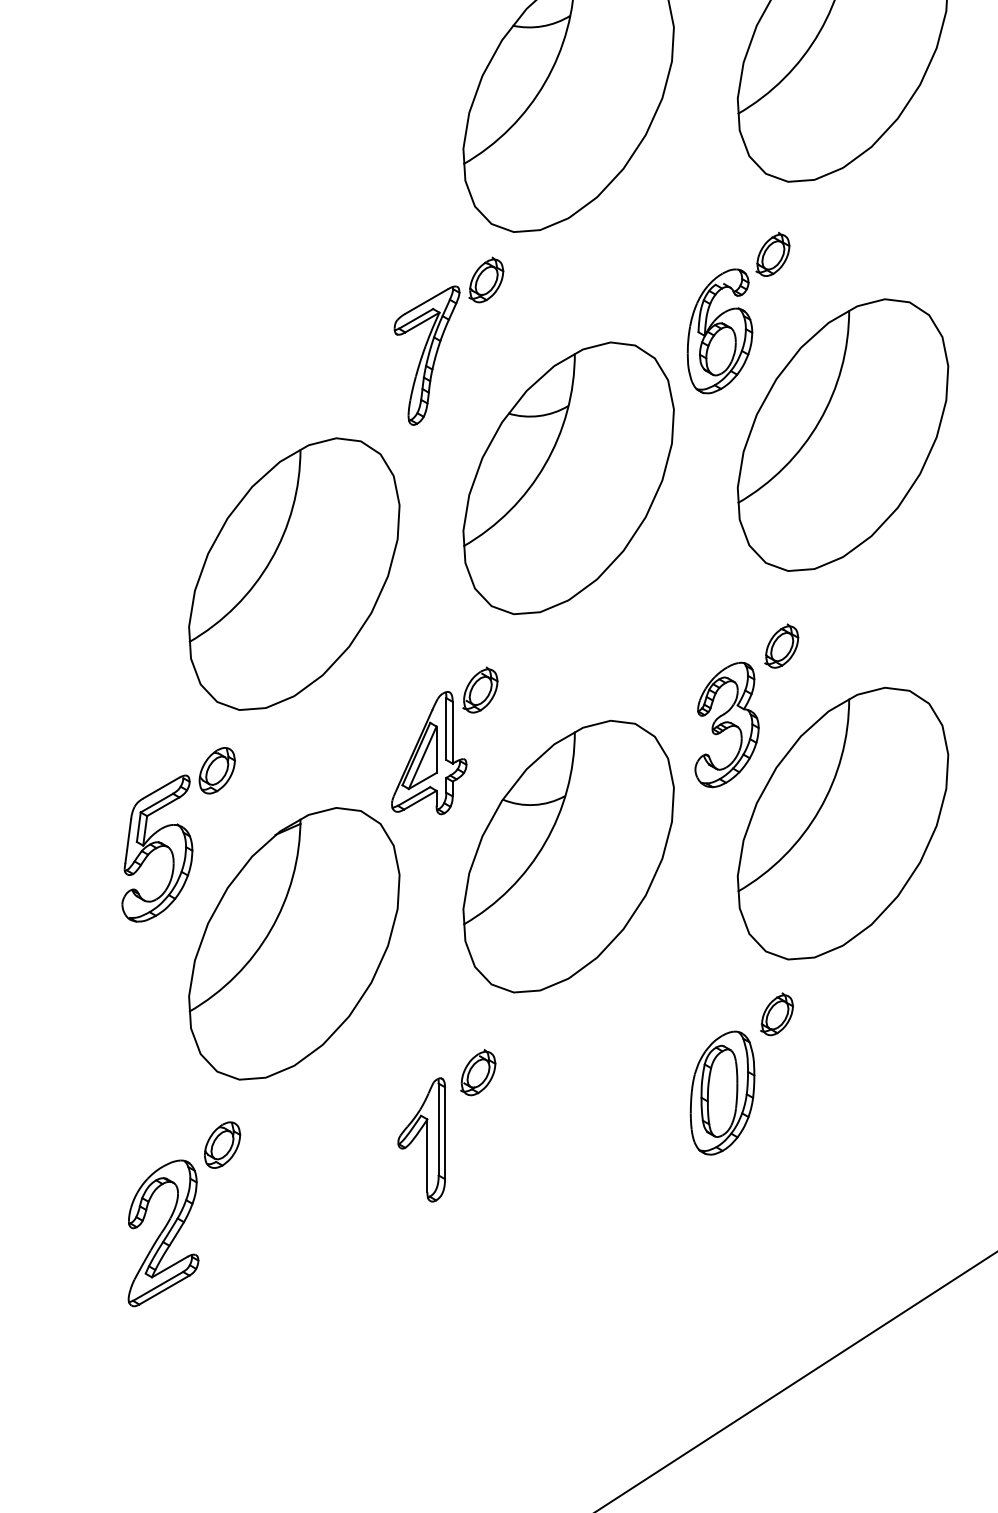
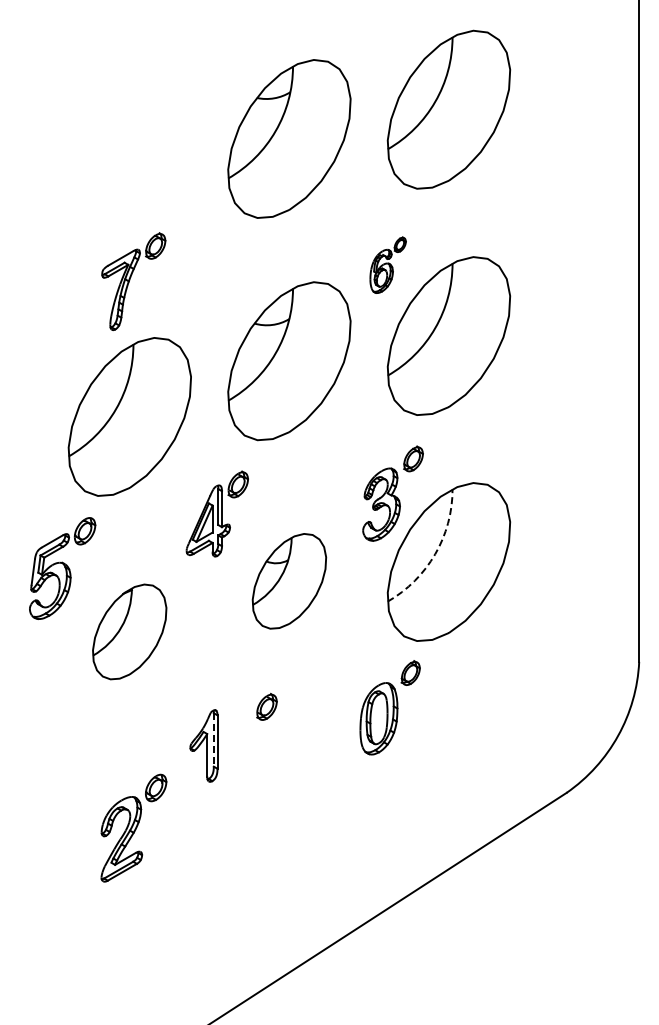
part: (737, 312) -> (387, 264), size x0.6
part: (448, 341) -> (133, 281), moved
arc: (819, 810) -> (435, 554), solid -> dashed
part: (568, 857) -> (289, 581), size x0.6
part: (293, 943) -> (129, 631), size x0.6
part: (477, 1072) -> (266, 706), moved
line: (438, 1128) -> (213, 739), solid -> dashed
part: (183, 1213) -> (133, 827), moved

